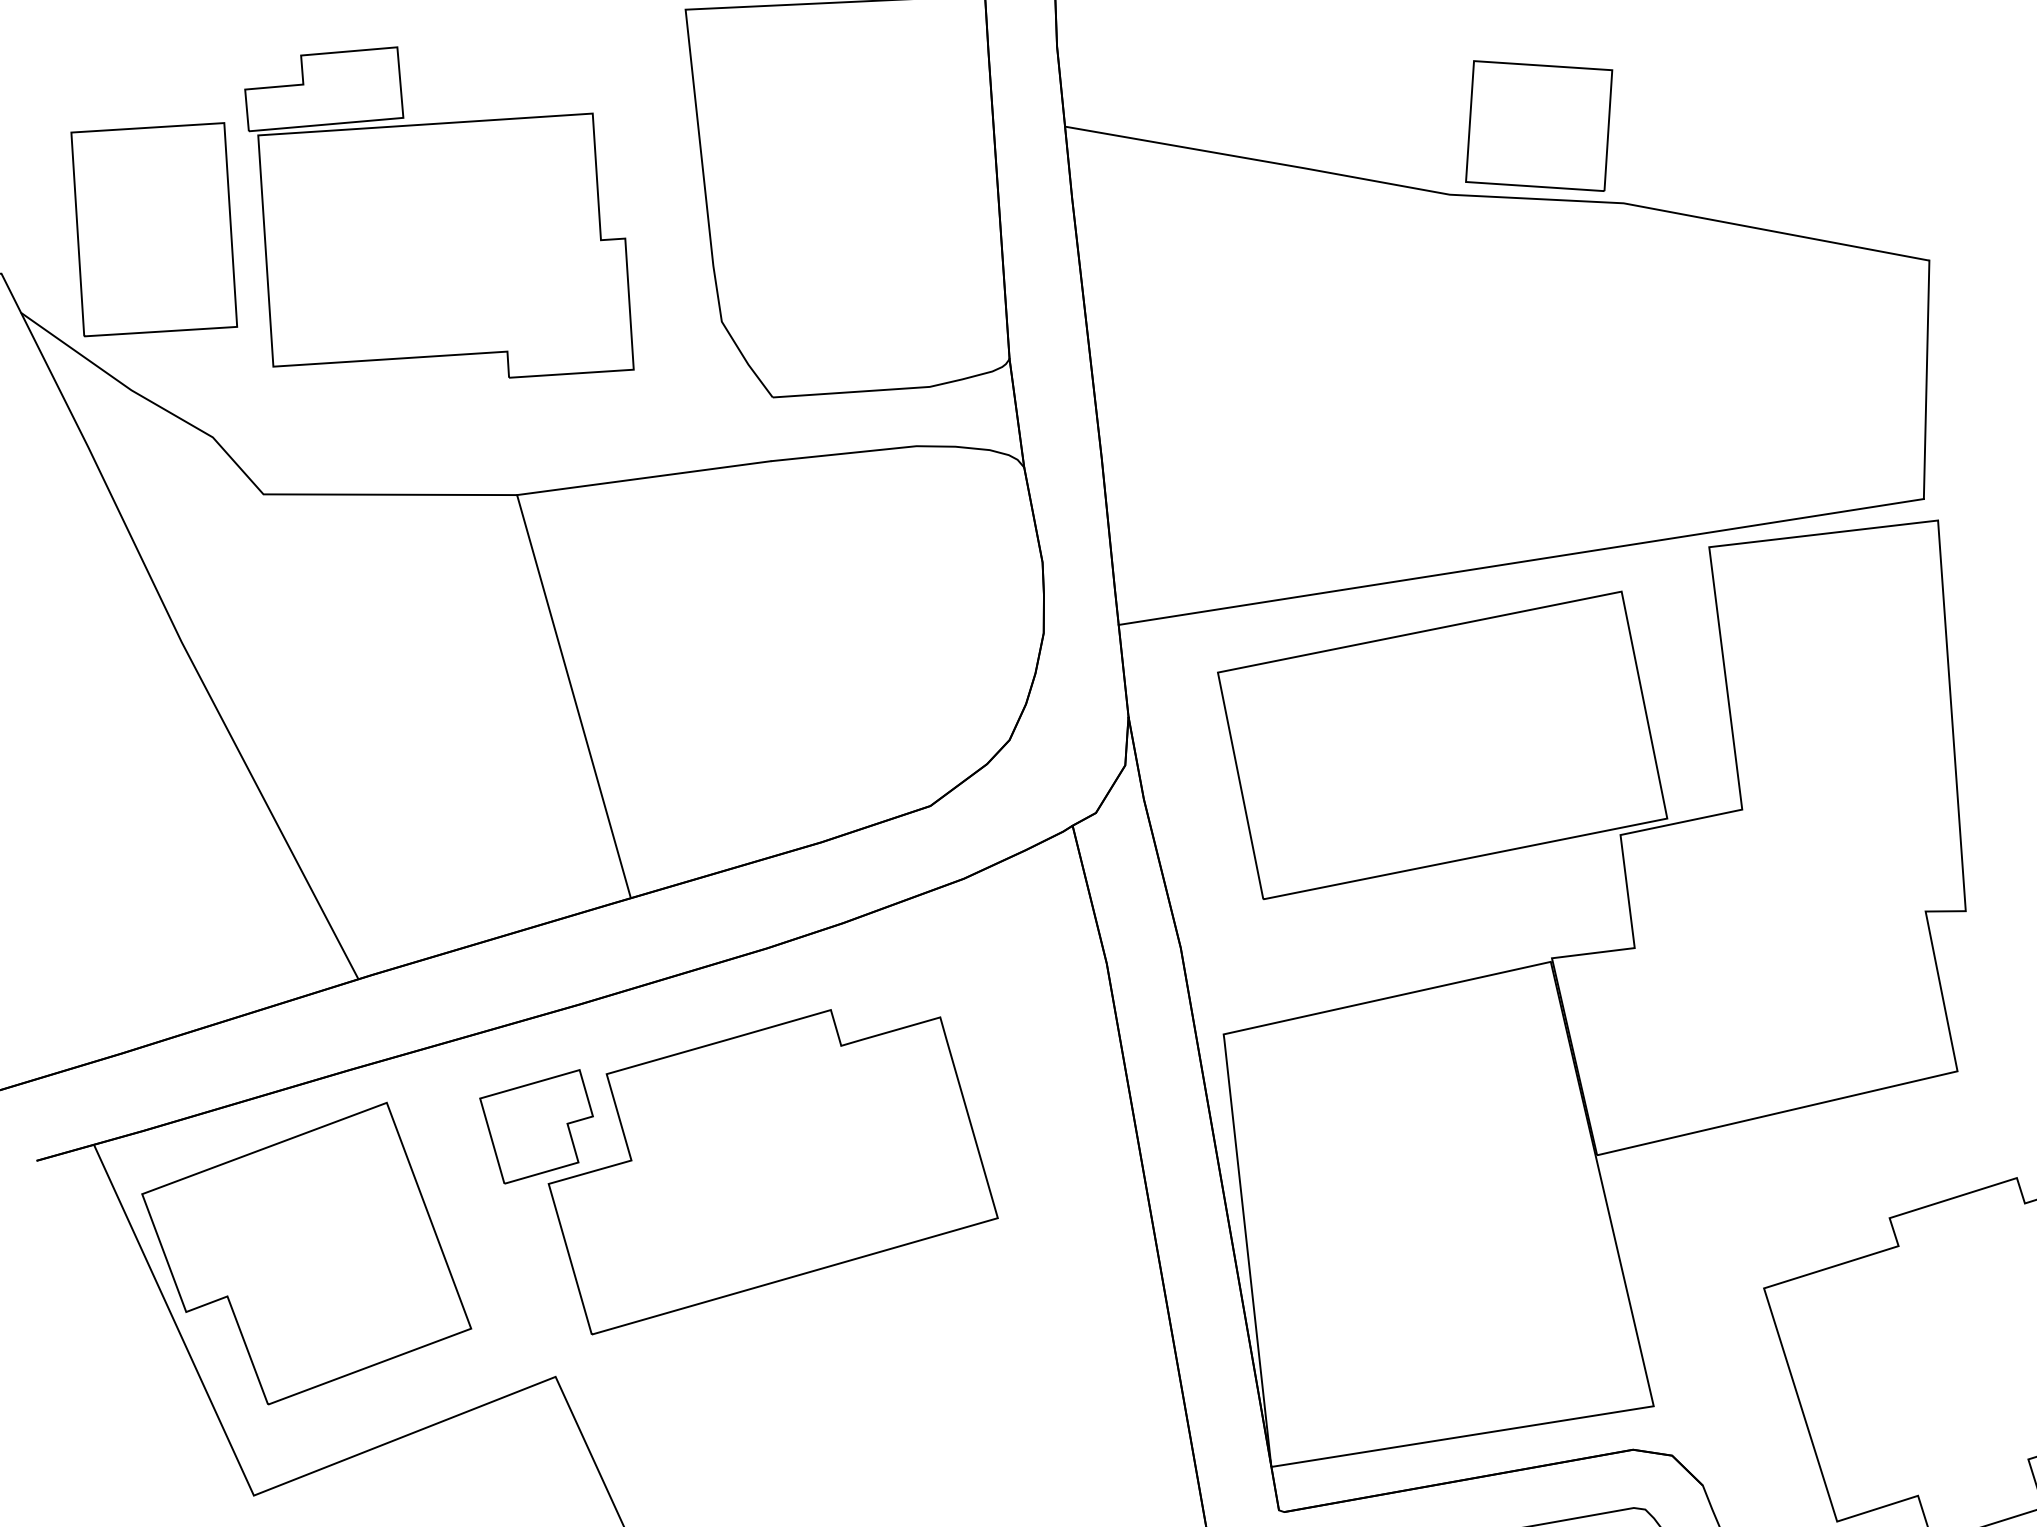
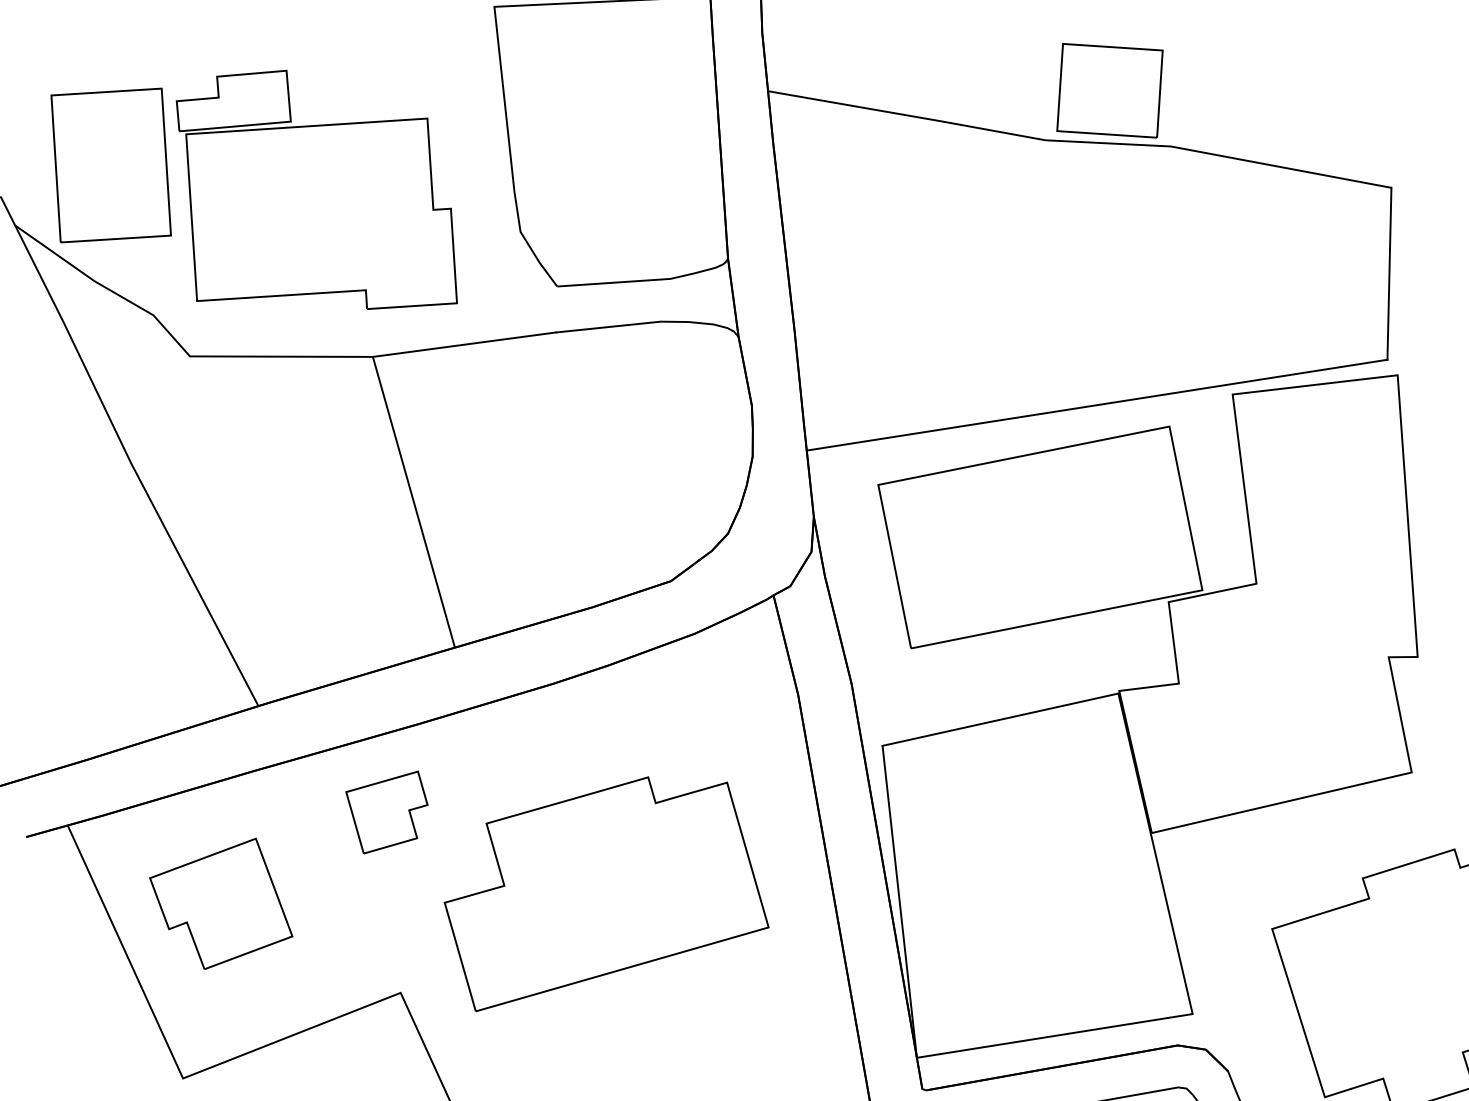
part: (439, 212) -> (316, 189), moved
part: (772, 1172) -> (606, 894), moved
part: (306, 1253) -> (221, 903), size x0.6

